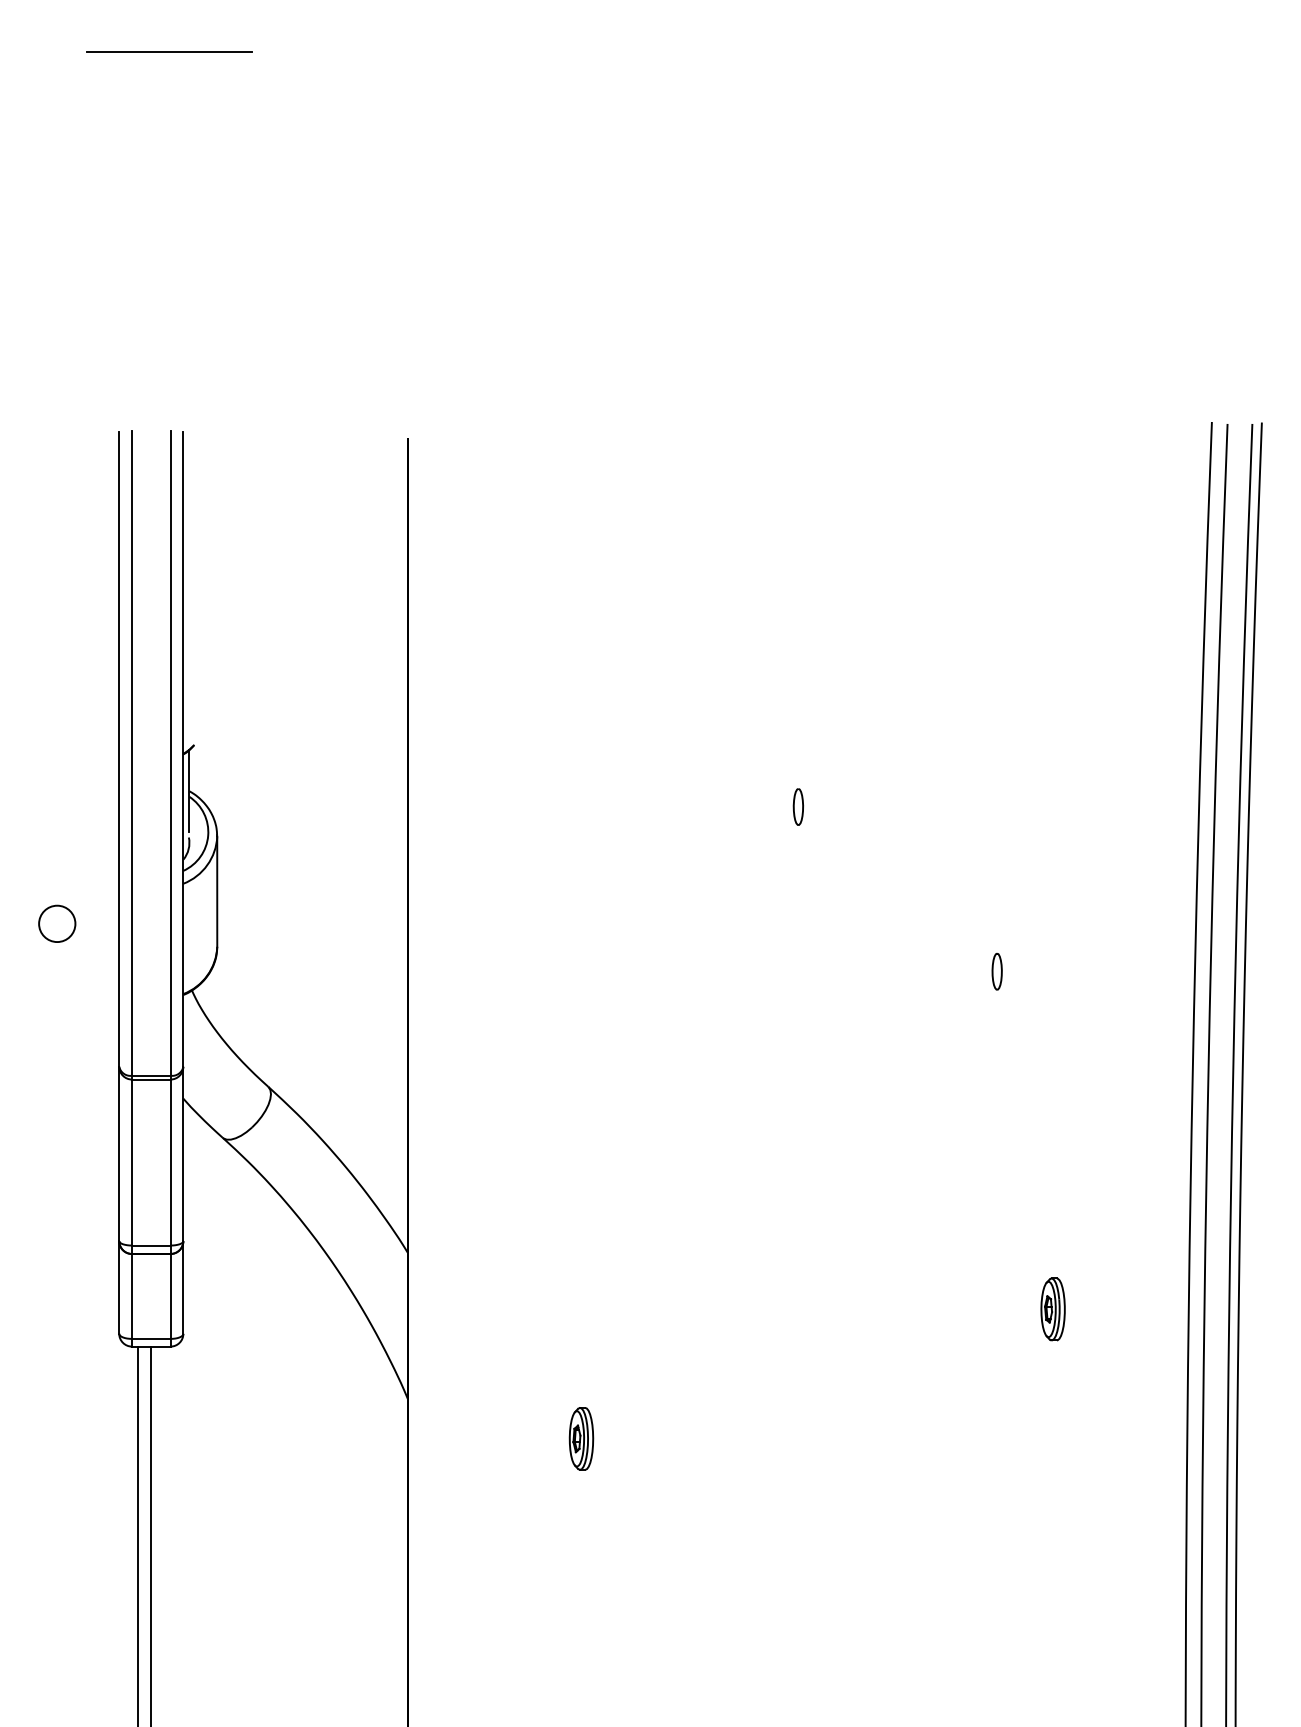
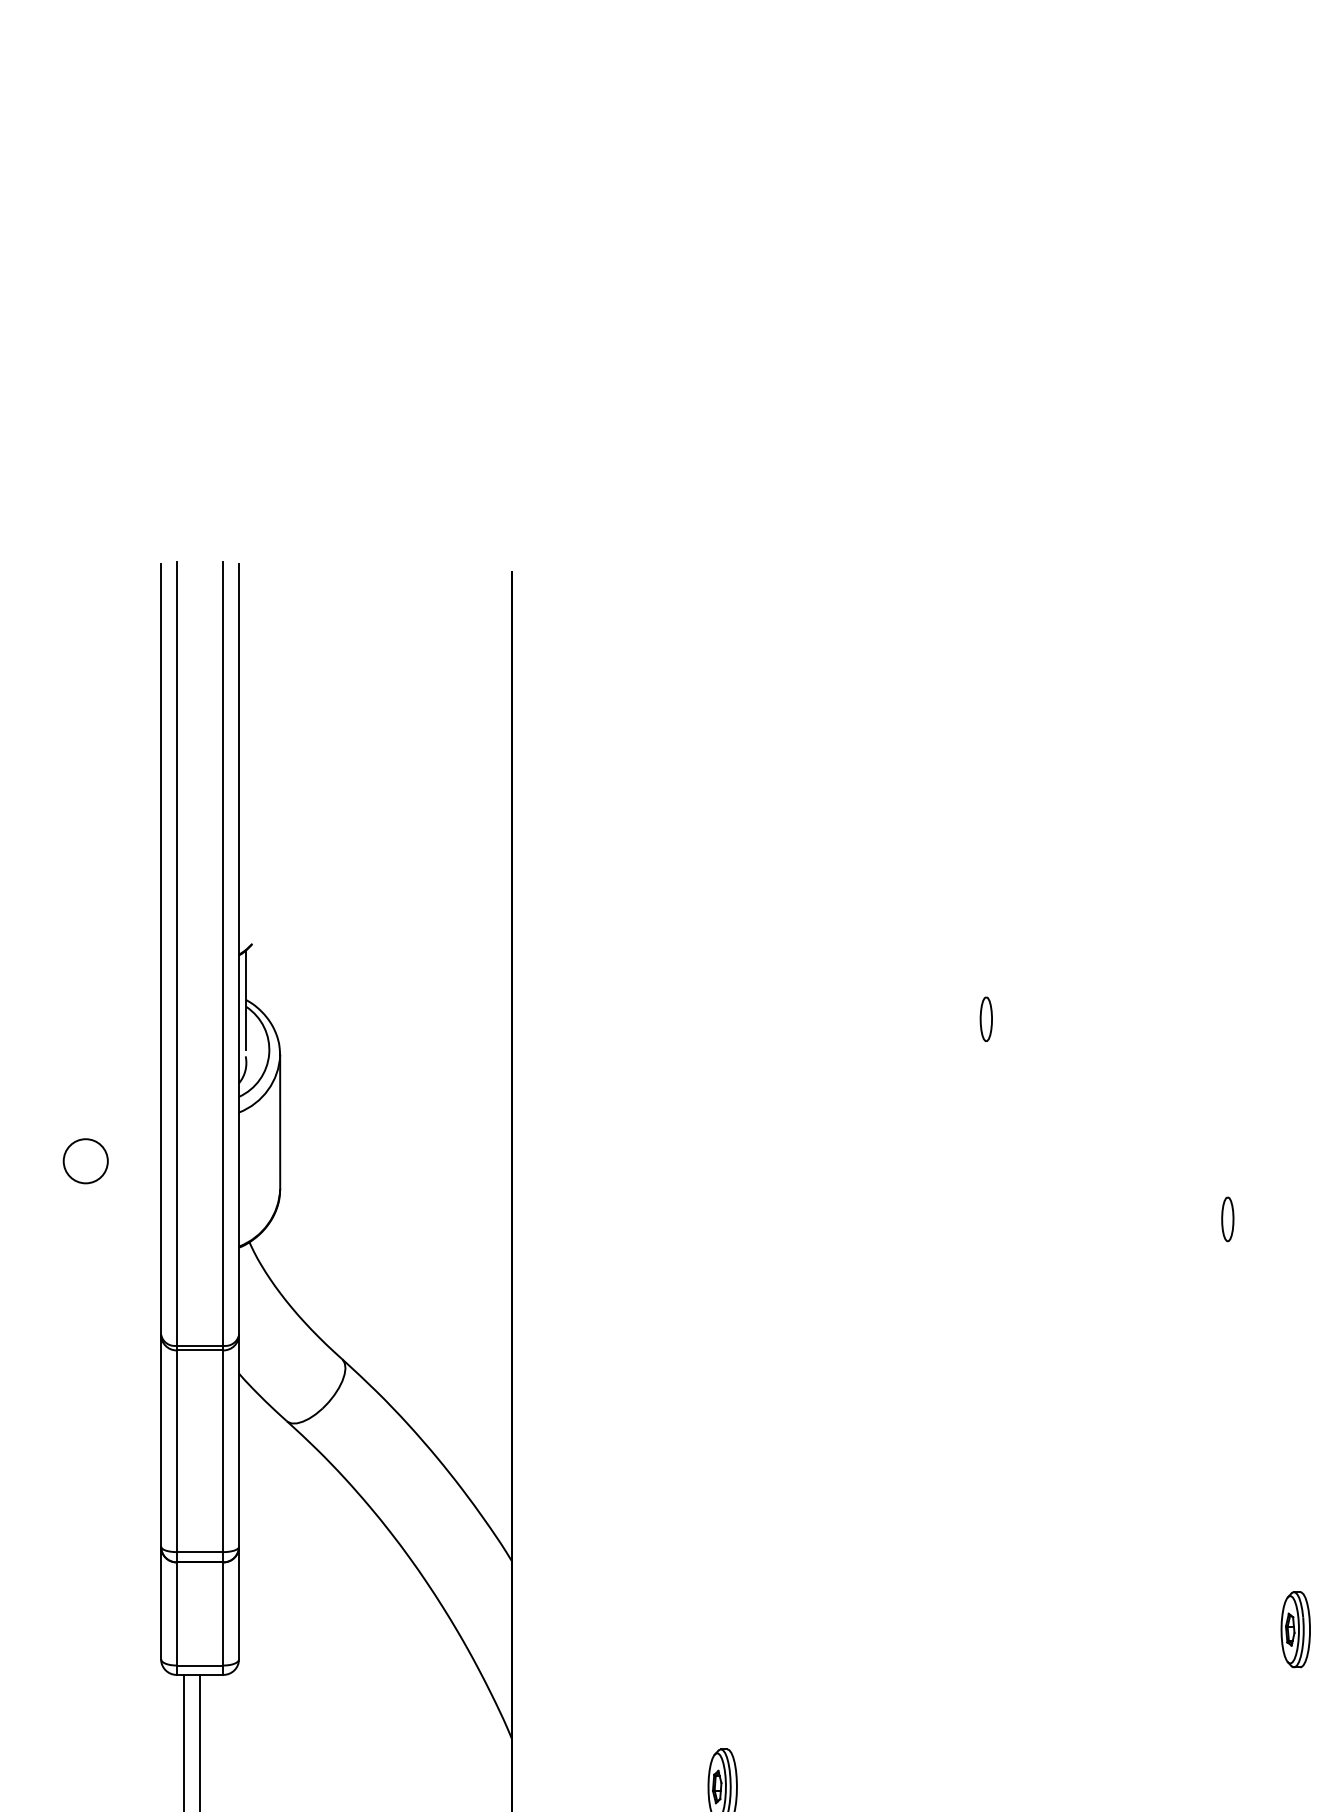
line: (169, 51) -> (222, 101), removed

